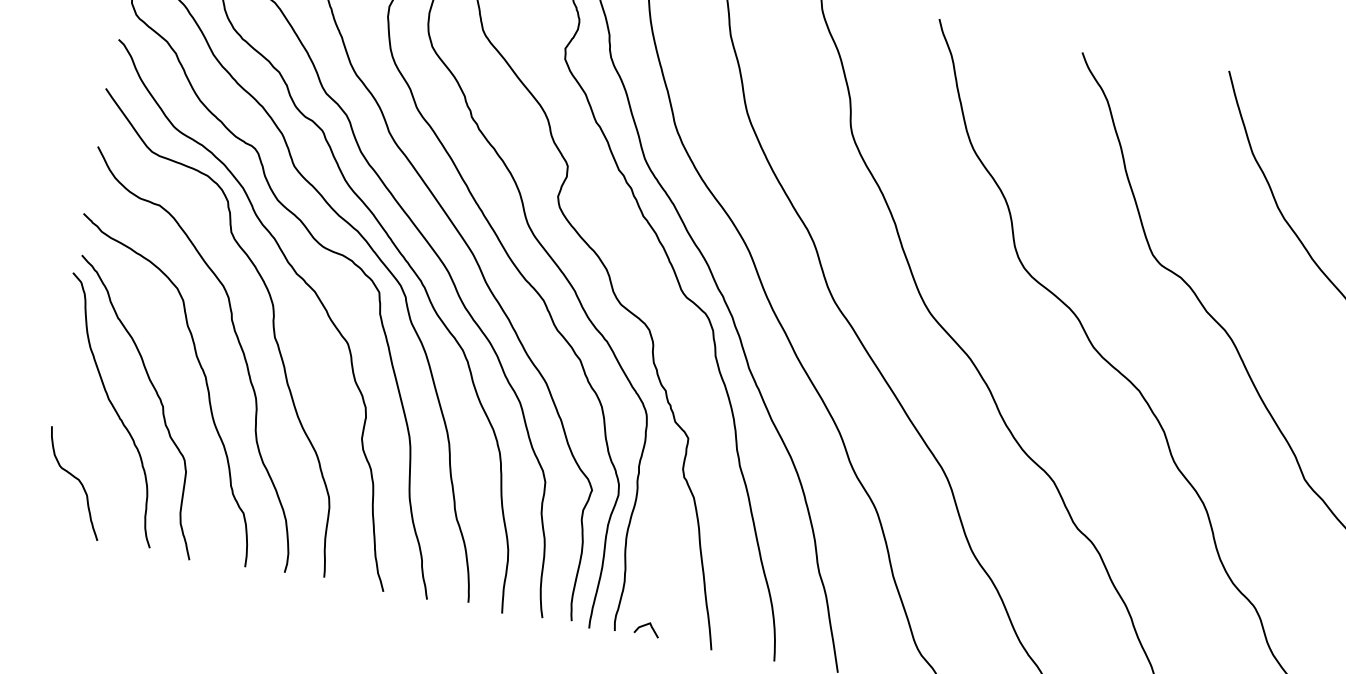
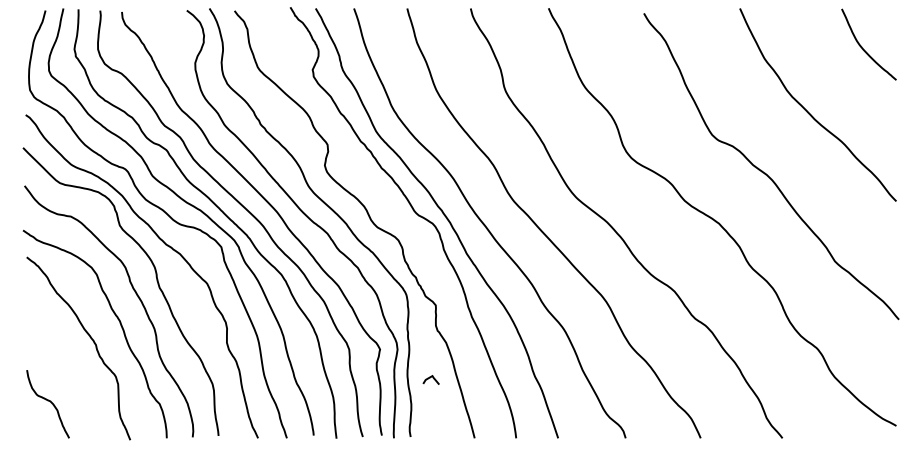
curve: (113, 409) -> (64, 352), removed
curve: (646, 626) -> (430, 378), moved

